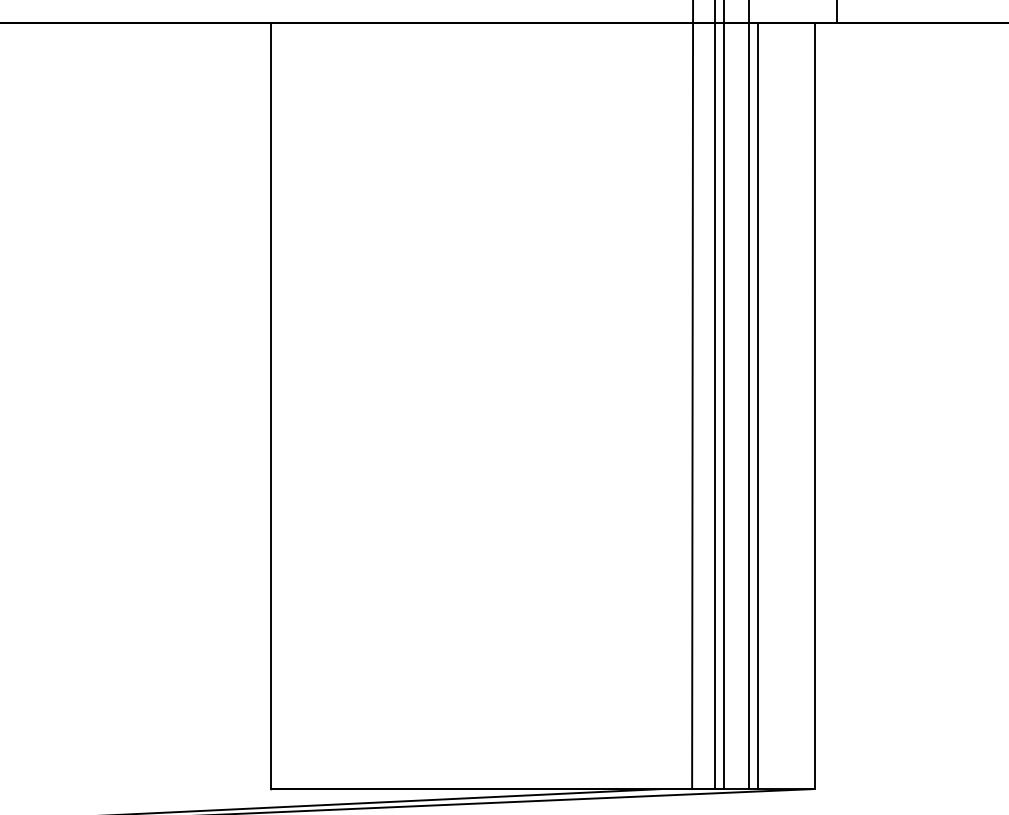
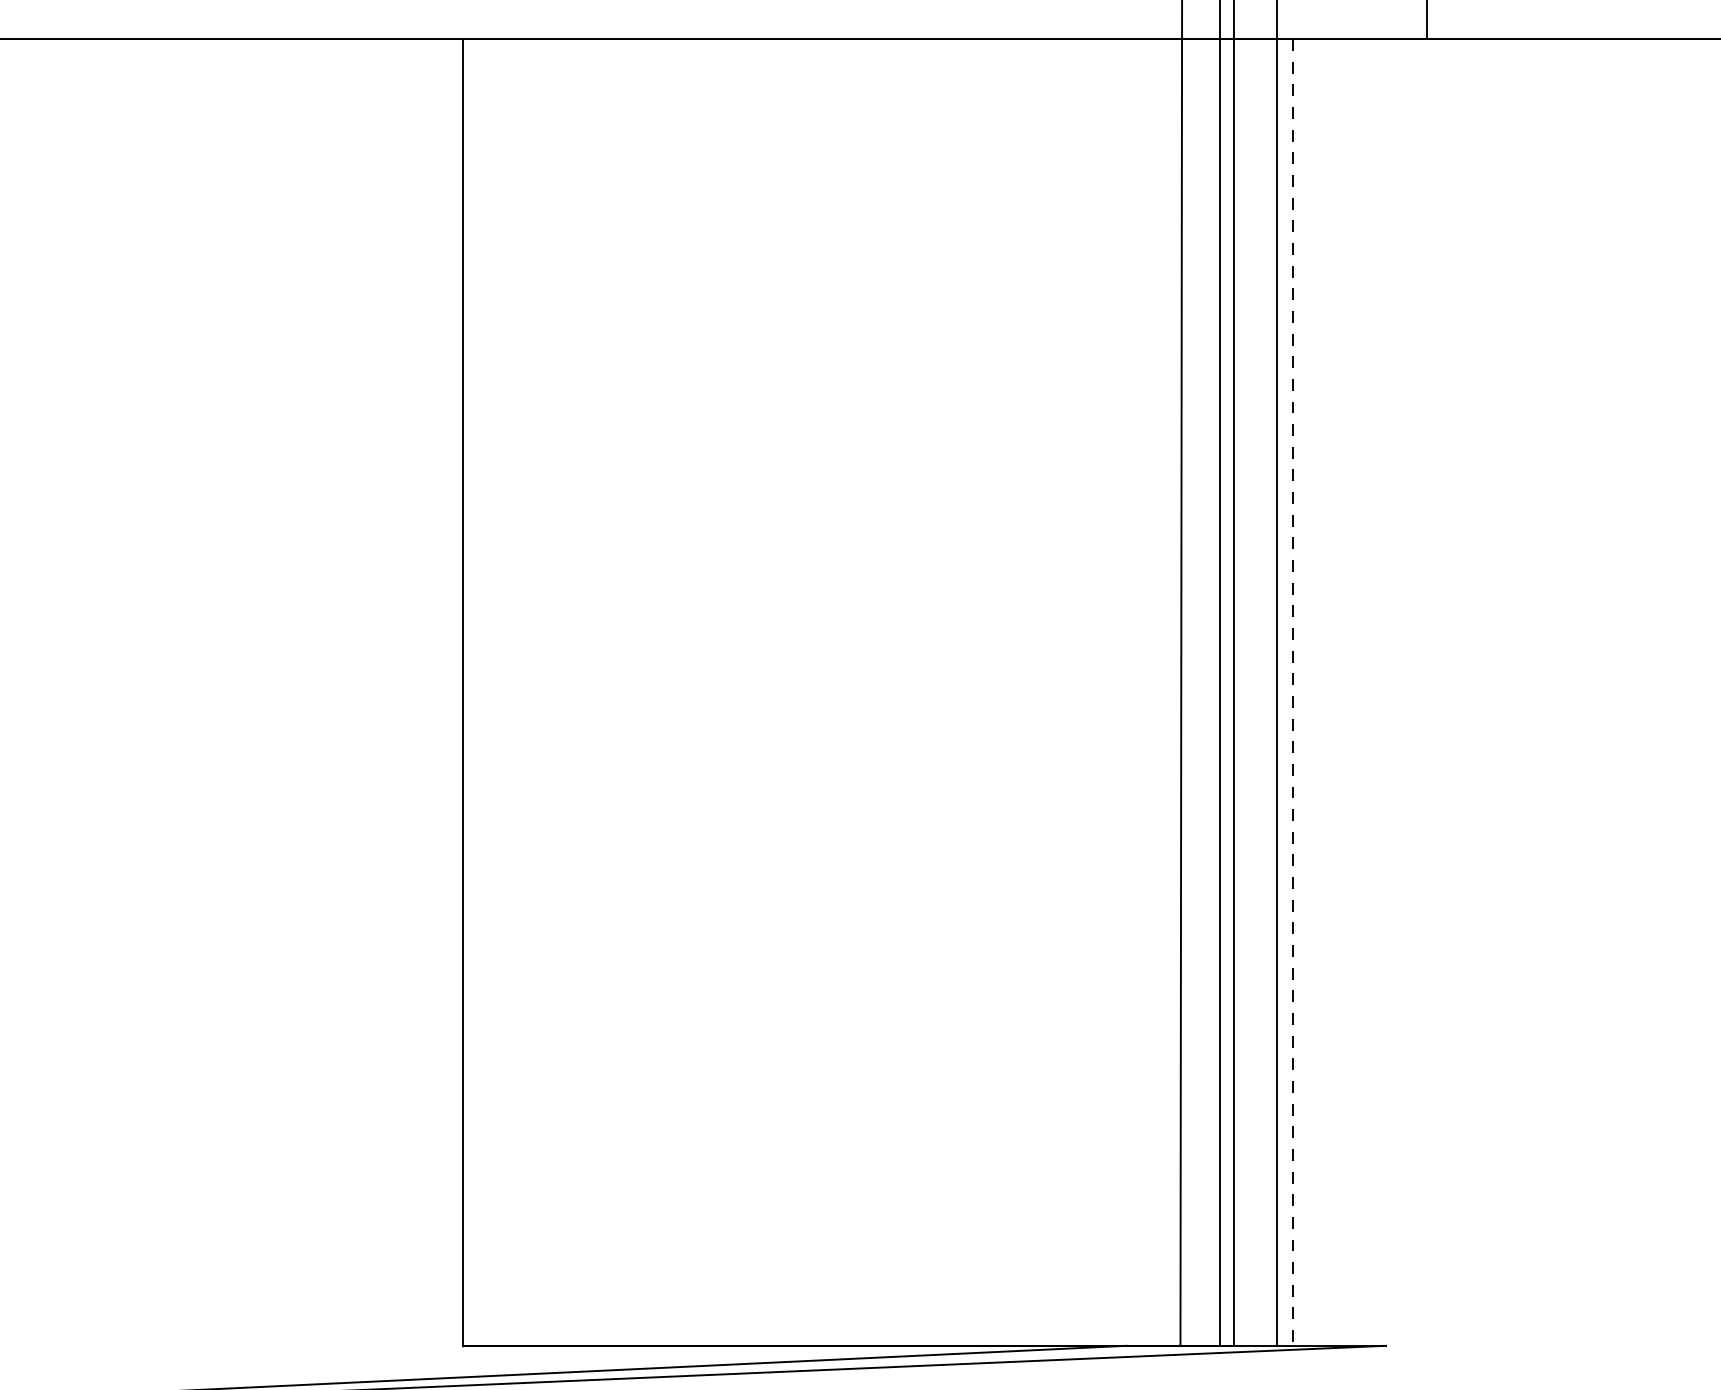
line: (815, 405) -> (1390, 691), removed
line: (758, 406) -> (1293, 693), solid -> dashed

